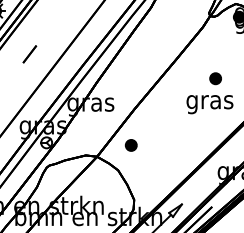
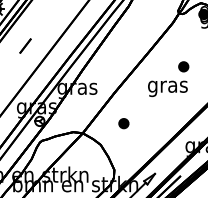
text: (209, 104) -> (167, 88), moved
part: (130, 145) -> (123, 123), moved

